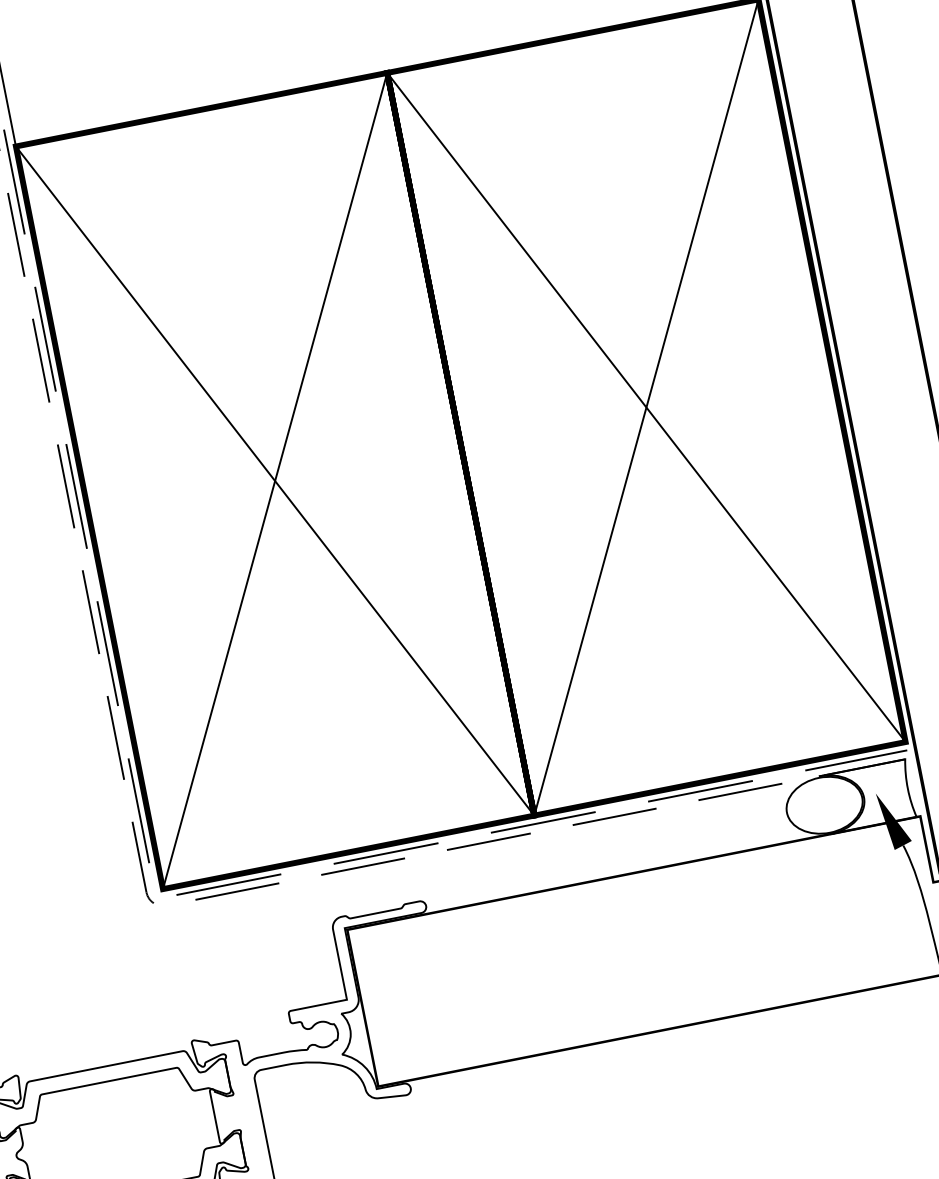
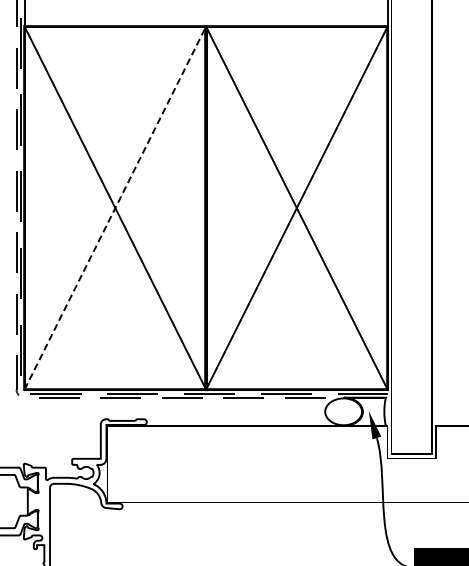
line: (275, 481) -> (115, 208), solid -> dashed

